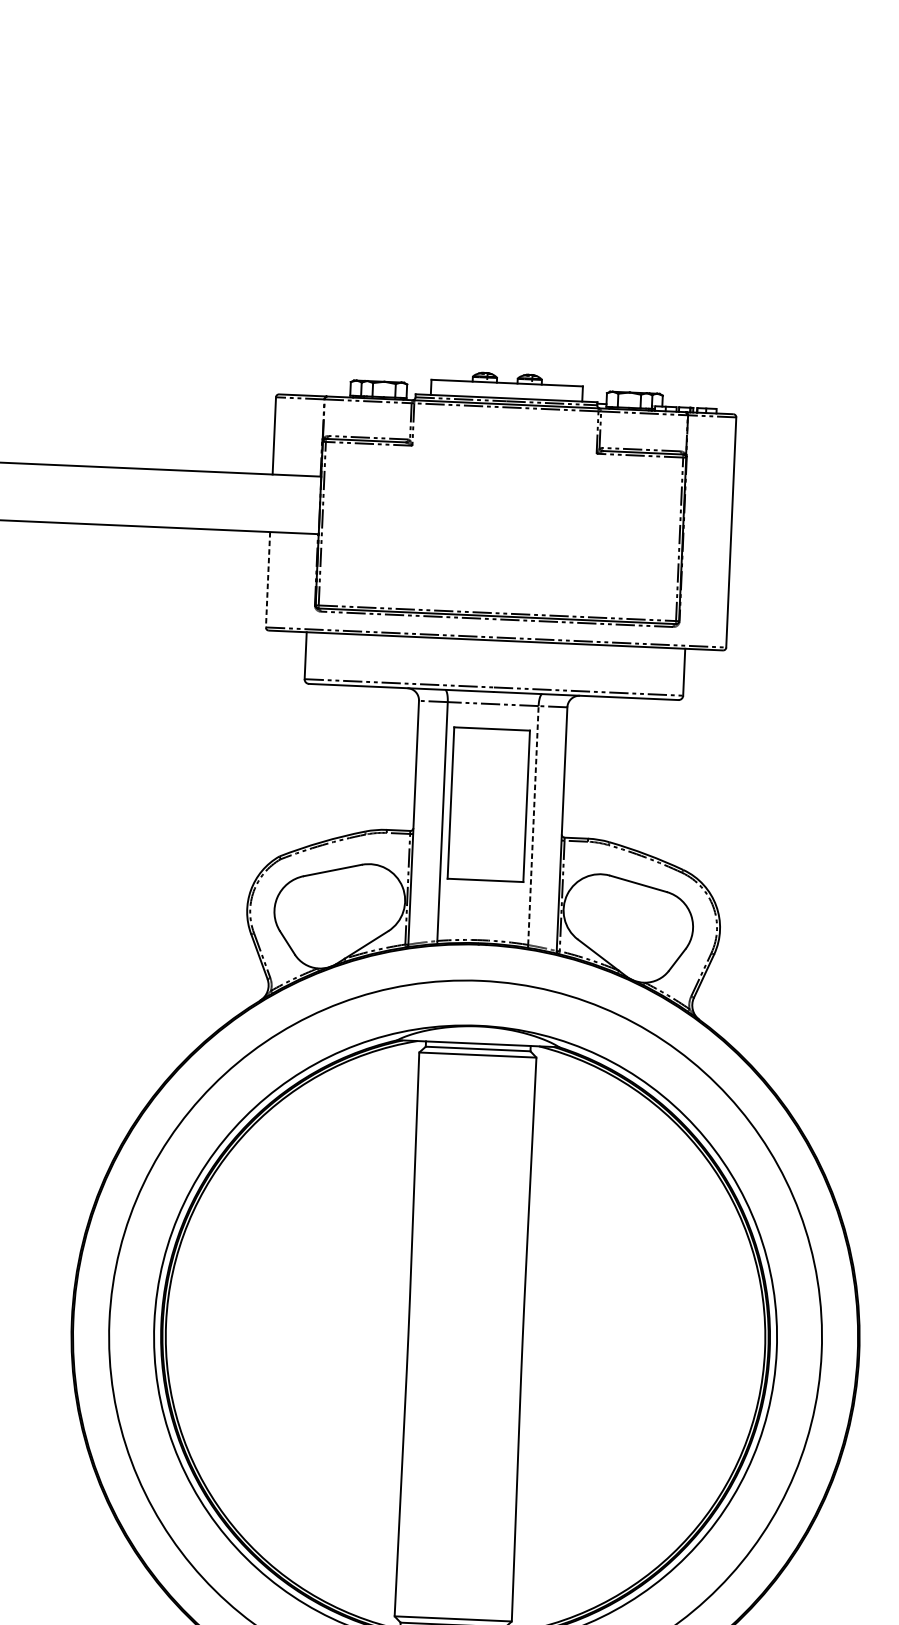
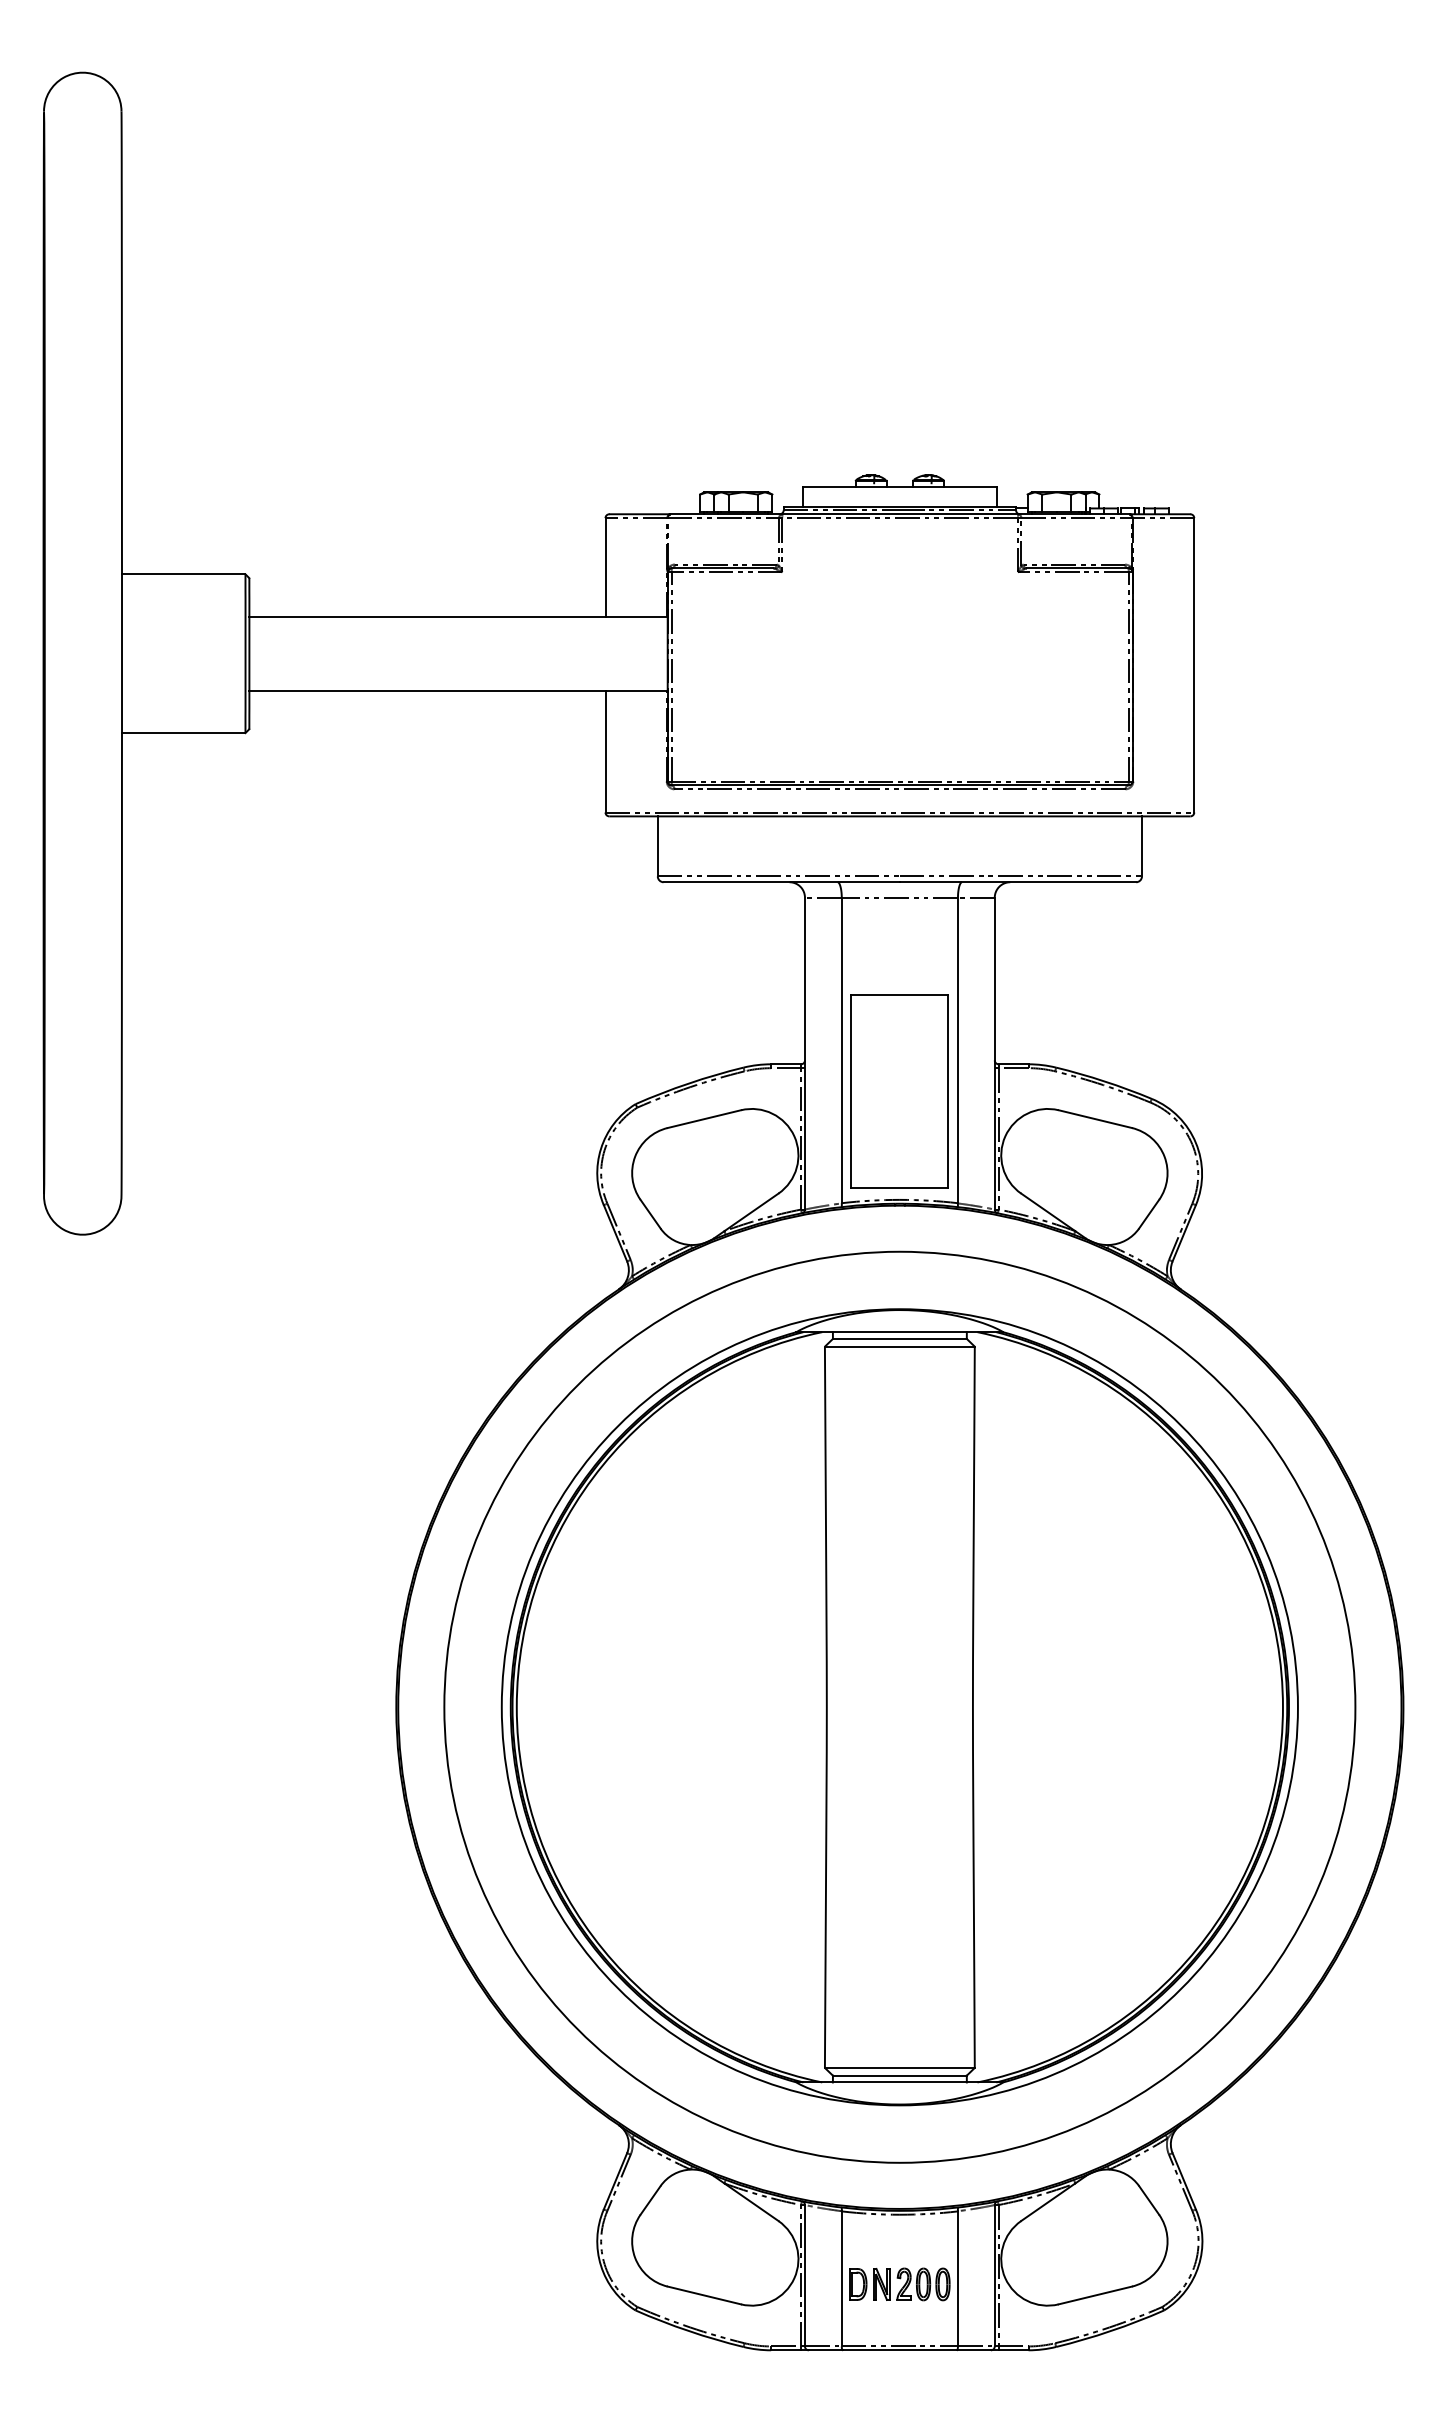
line: (268, 580) -> (605, 752), dashed -> solid
part: (488, 804) -> (899, 1091), moved
line: (533, 825) -> (957, 1050), dashed -> solid

